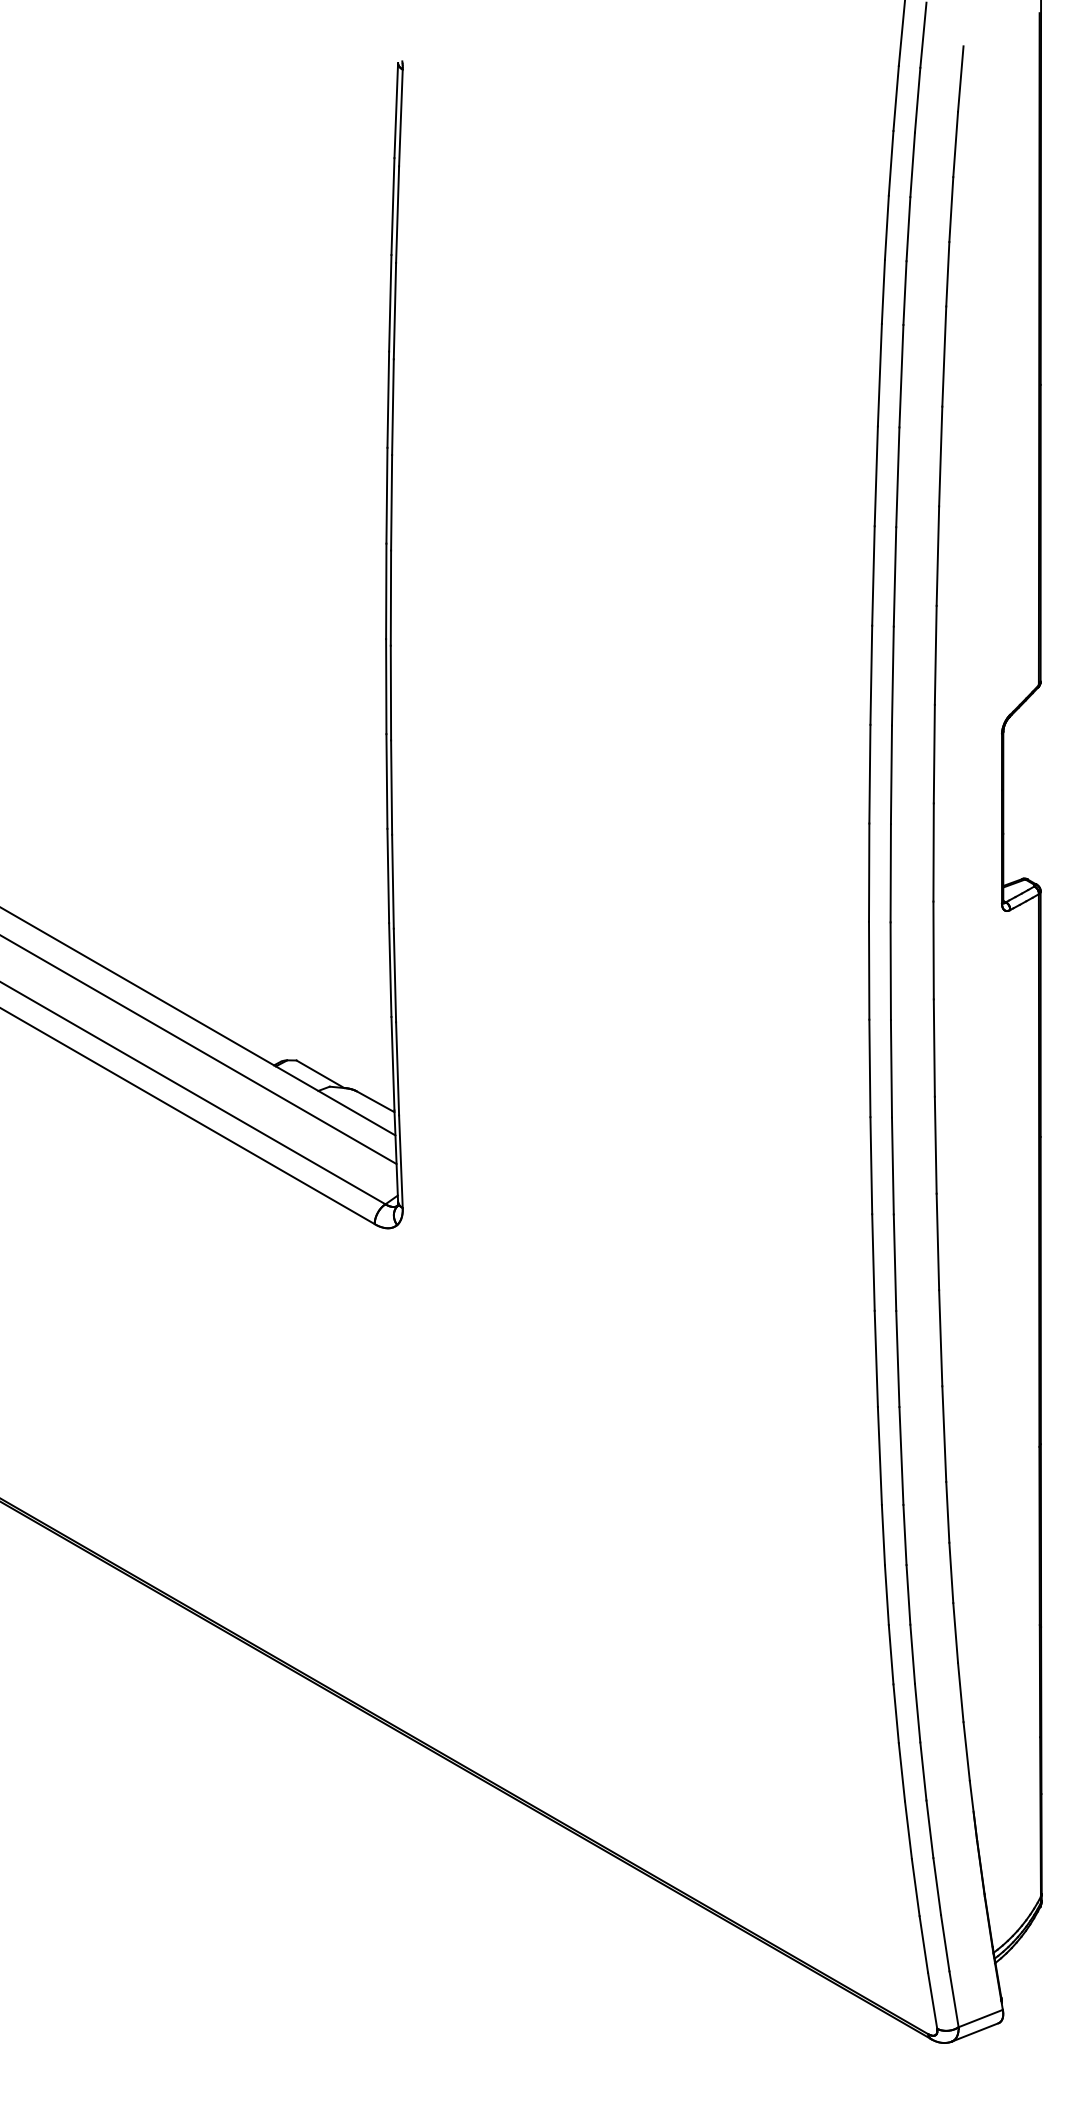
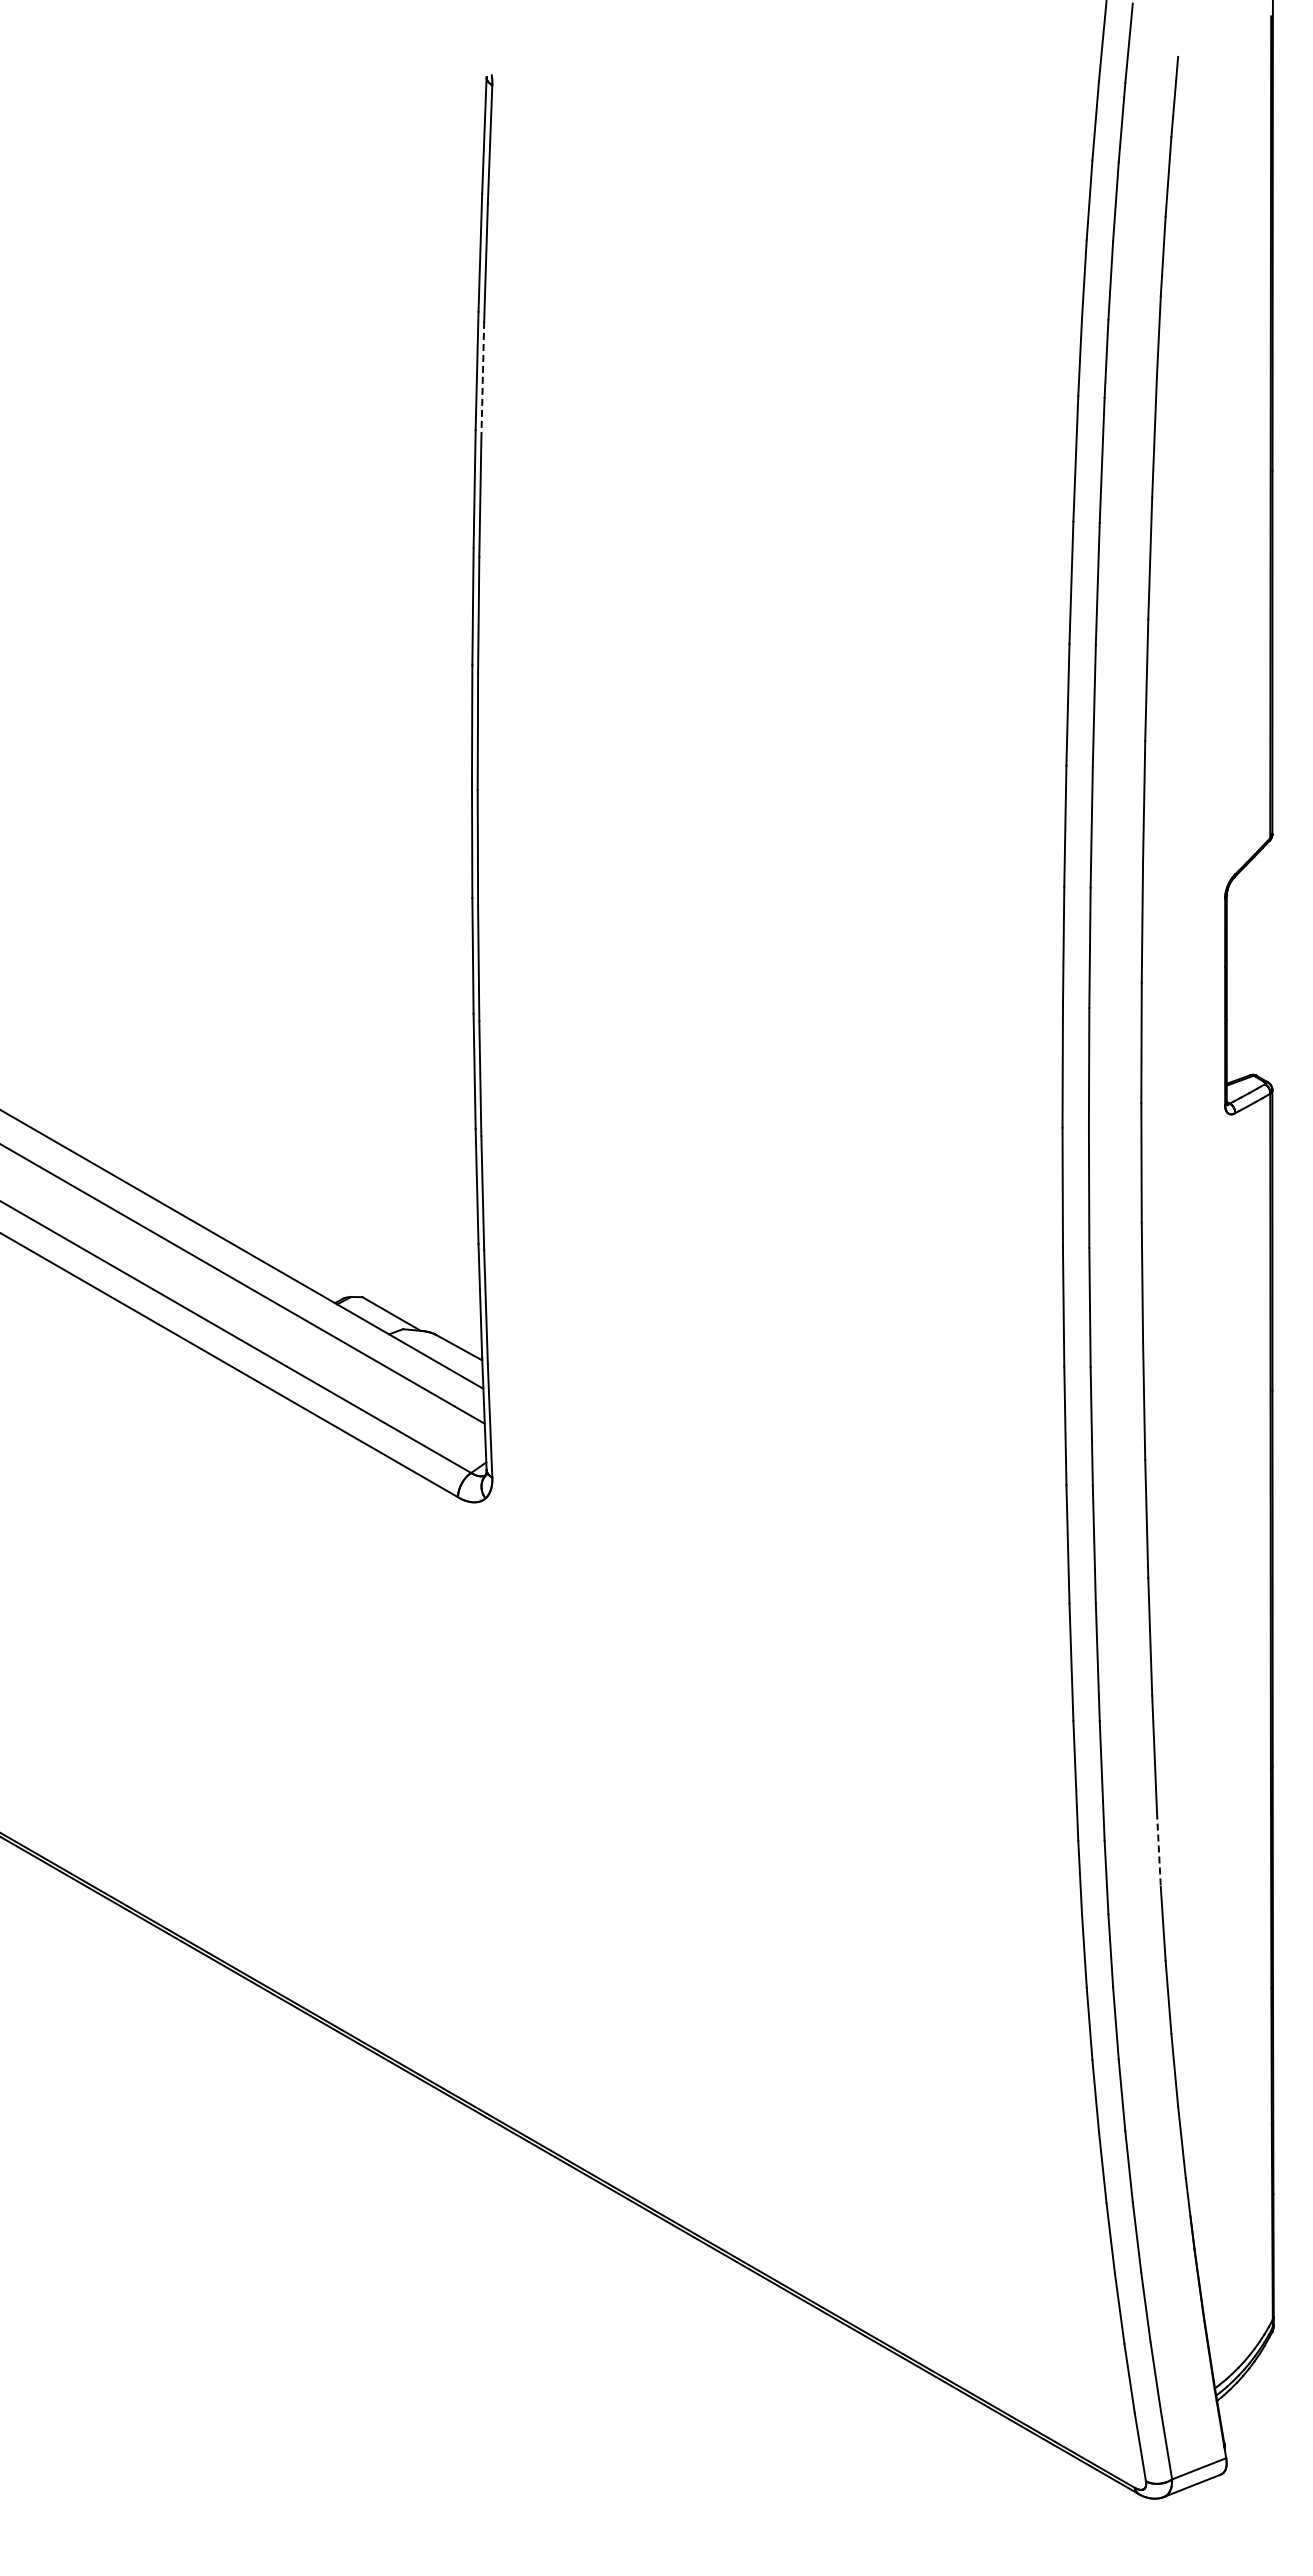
line: (394, 310) -> (482, 380), solid -> dashed
line: (947, 1512) -> (1158, 1850), solid -> dashed

